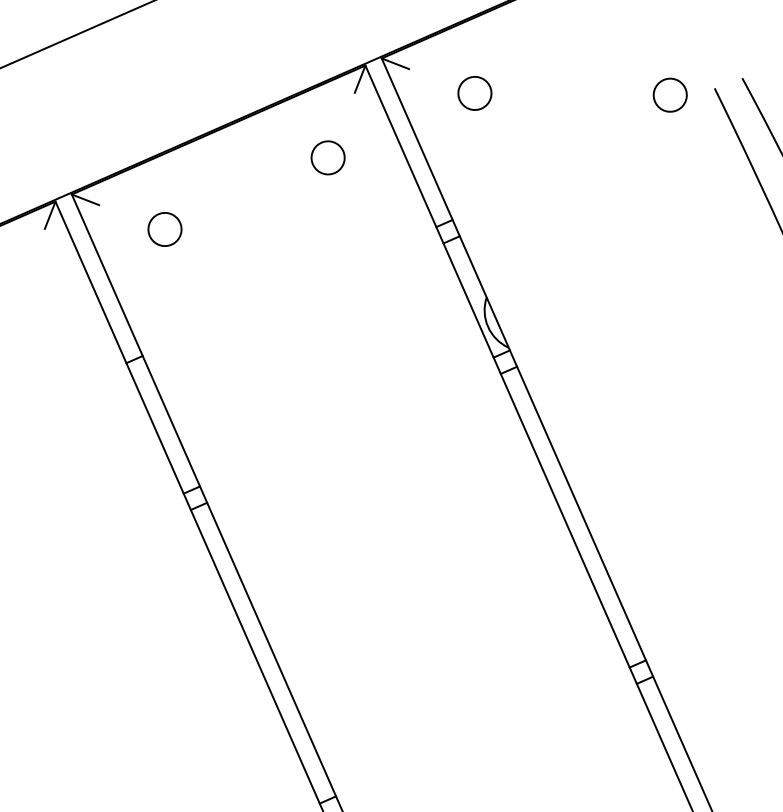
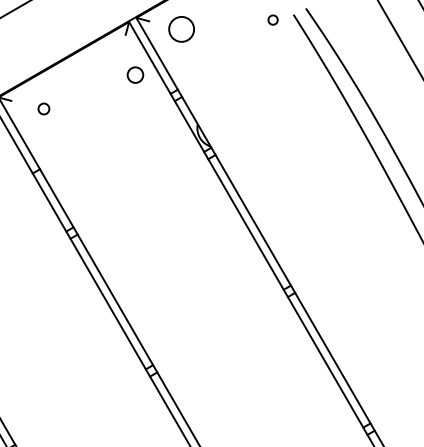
circle: (474, 93) -> (181, 29), size x1.6
circle: (669, 93) -> (272, 19), size x0.6
circle: (328, 156) -> (135, 74), moved
circle: (164, 228) -> (43, 108), size x0.7

